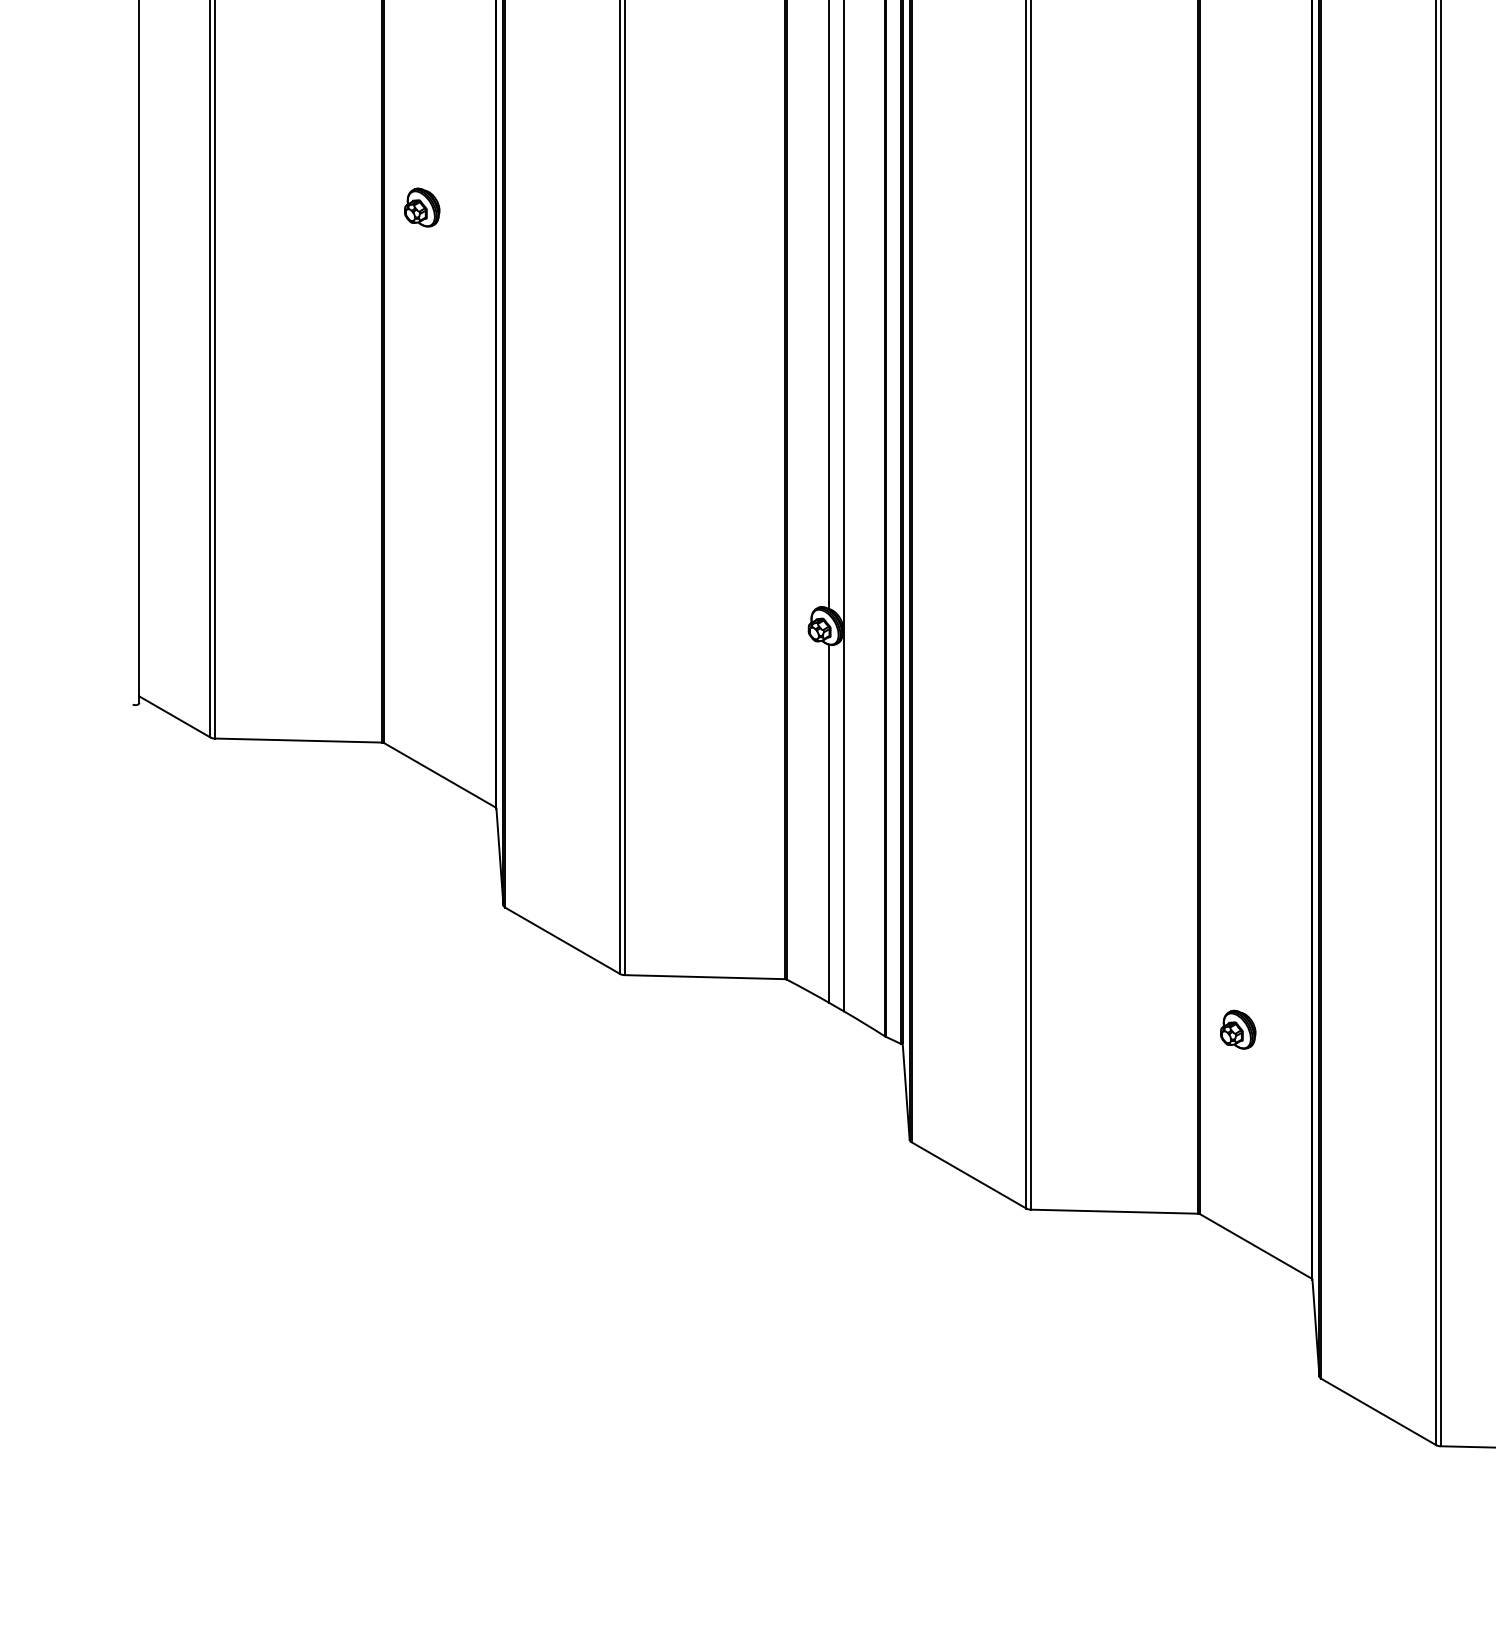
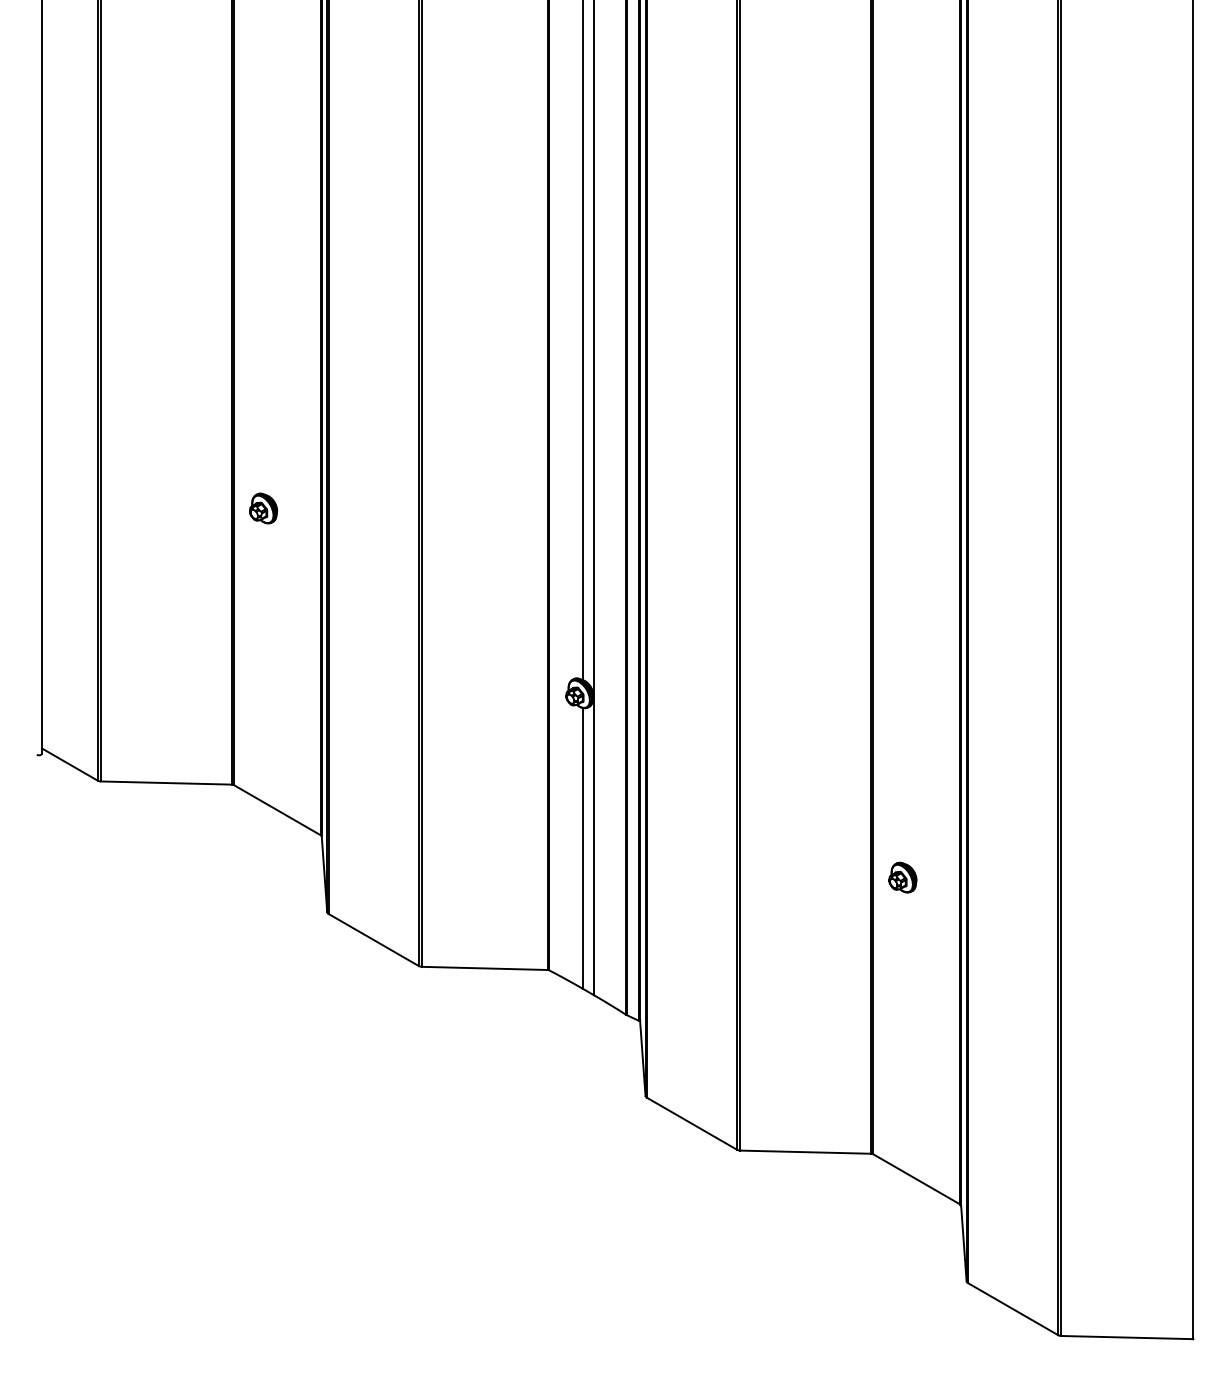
part: (422, 207) -> (263, 508), moved
part: (1237, 1029) -> (902, 877), moved

